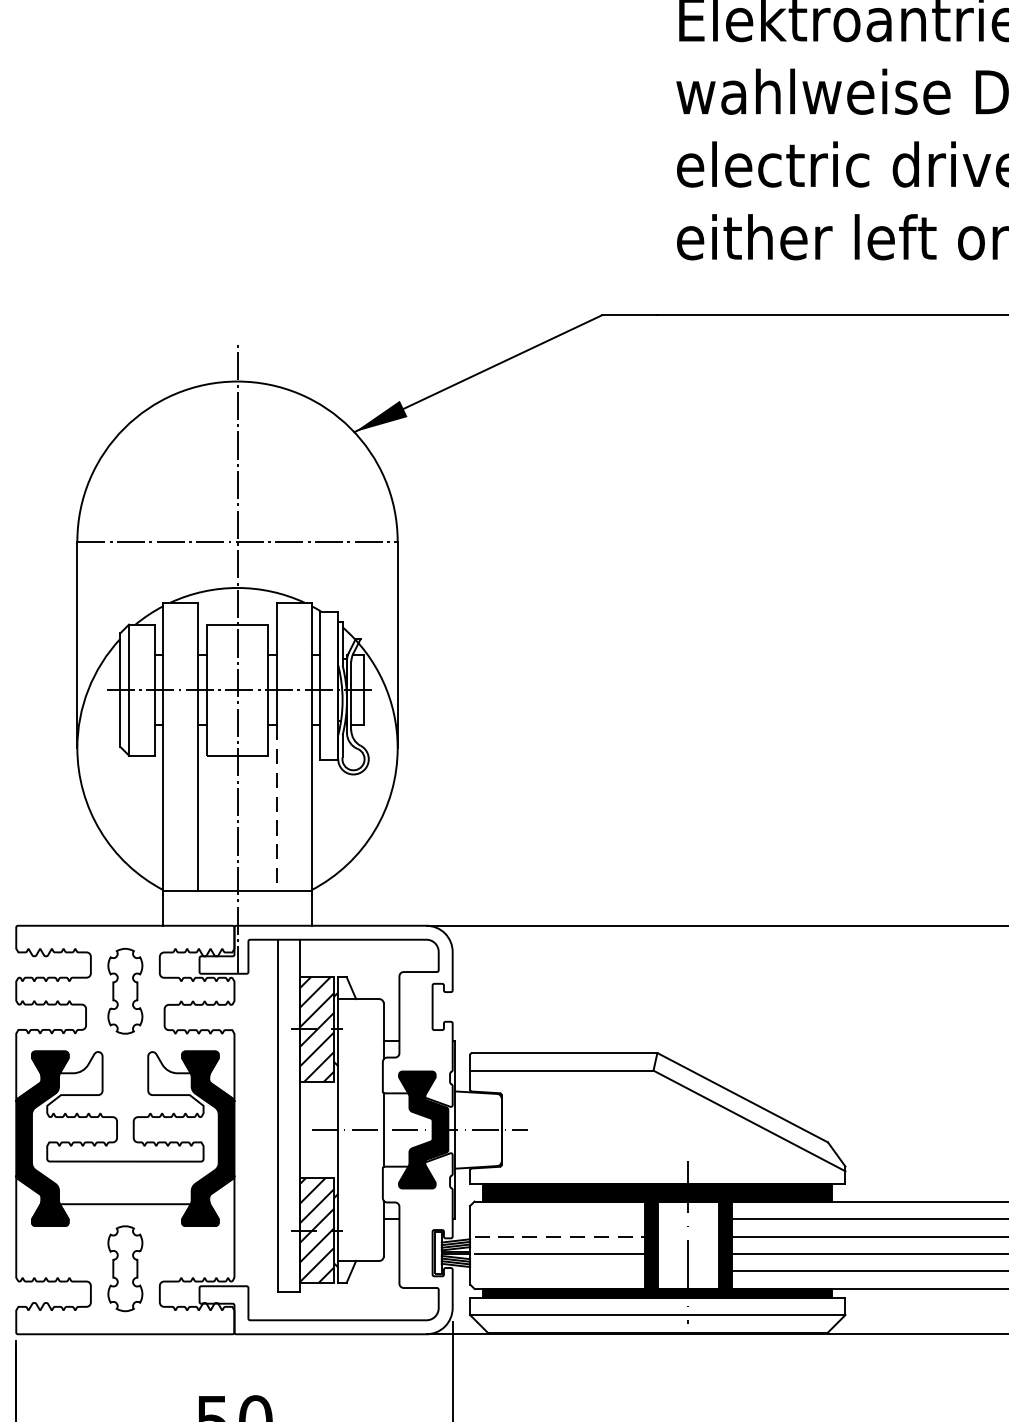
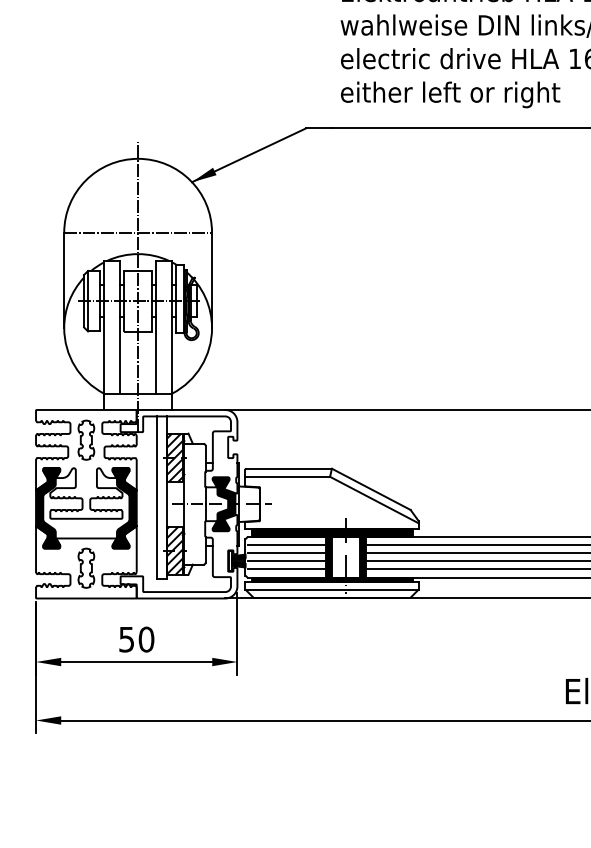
line: (277, 809) -> (156, 356), dashed -> solid
line: (559, 1219) -> (286, 545), added
line: (561, 1236) -> (287, 553), dashed -> solid
line: (559, 1271) -> (286, 569), added

